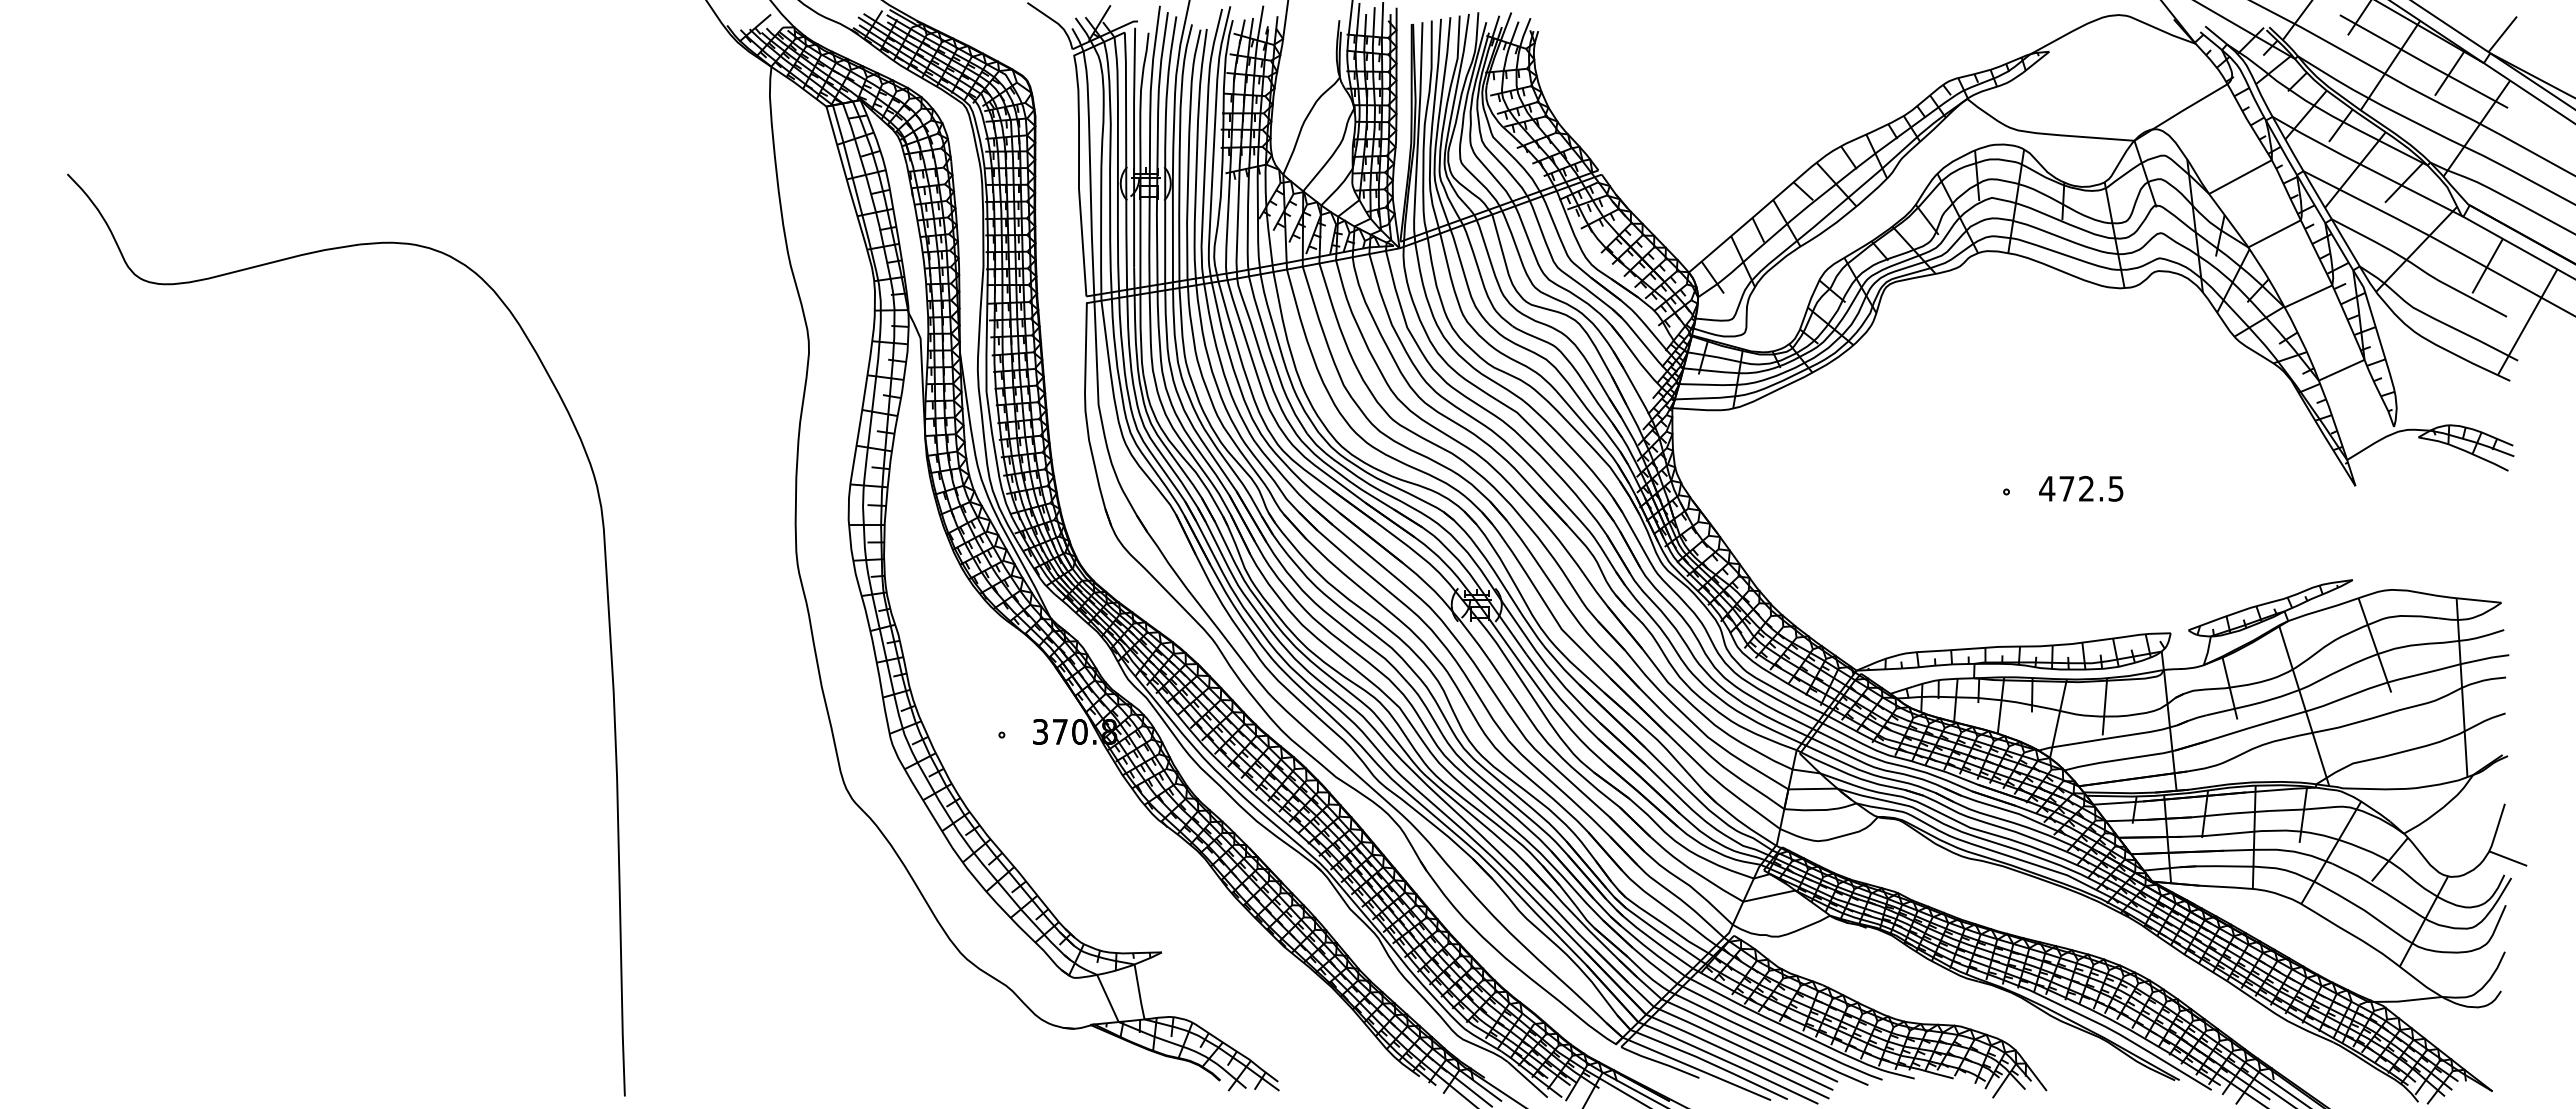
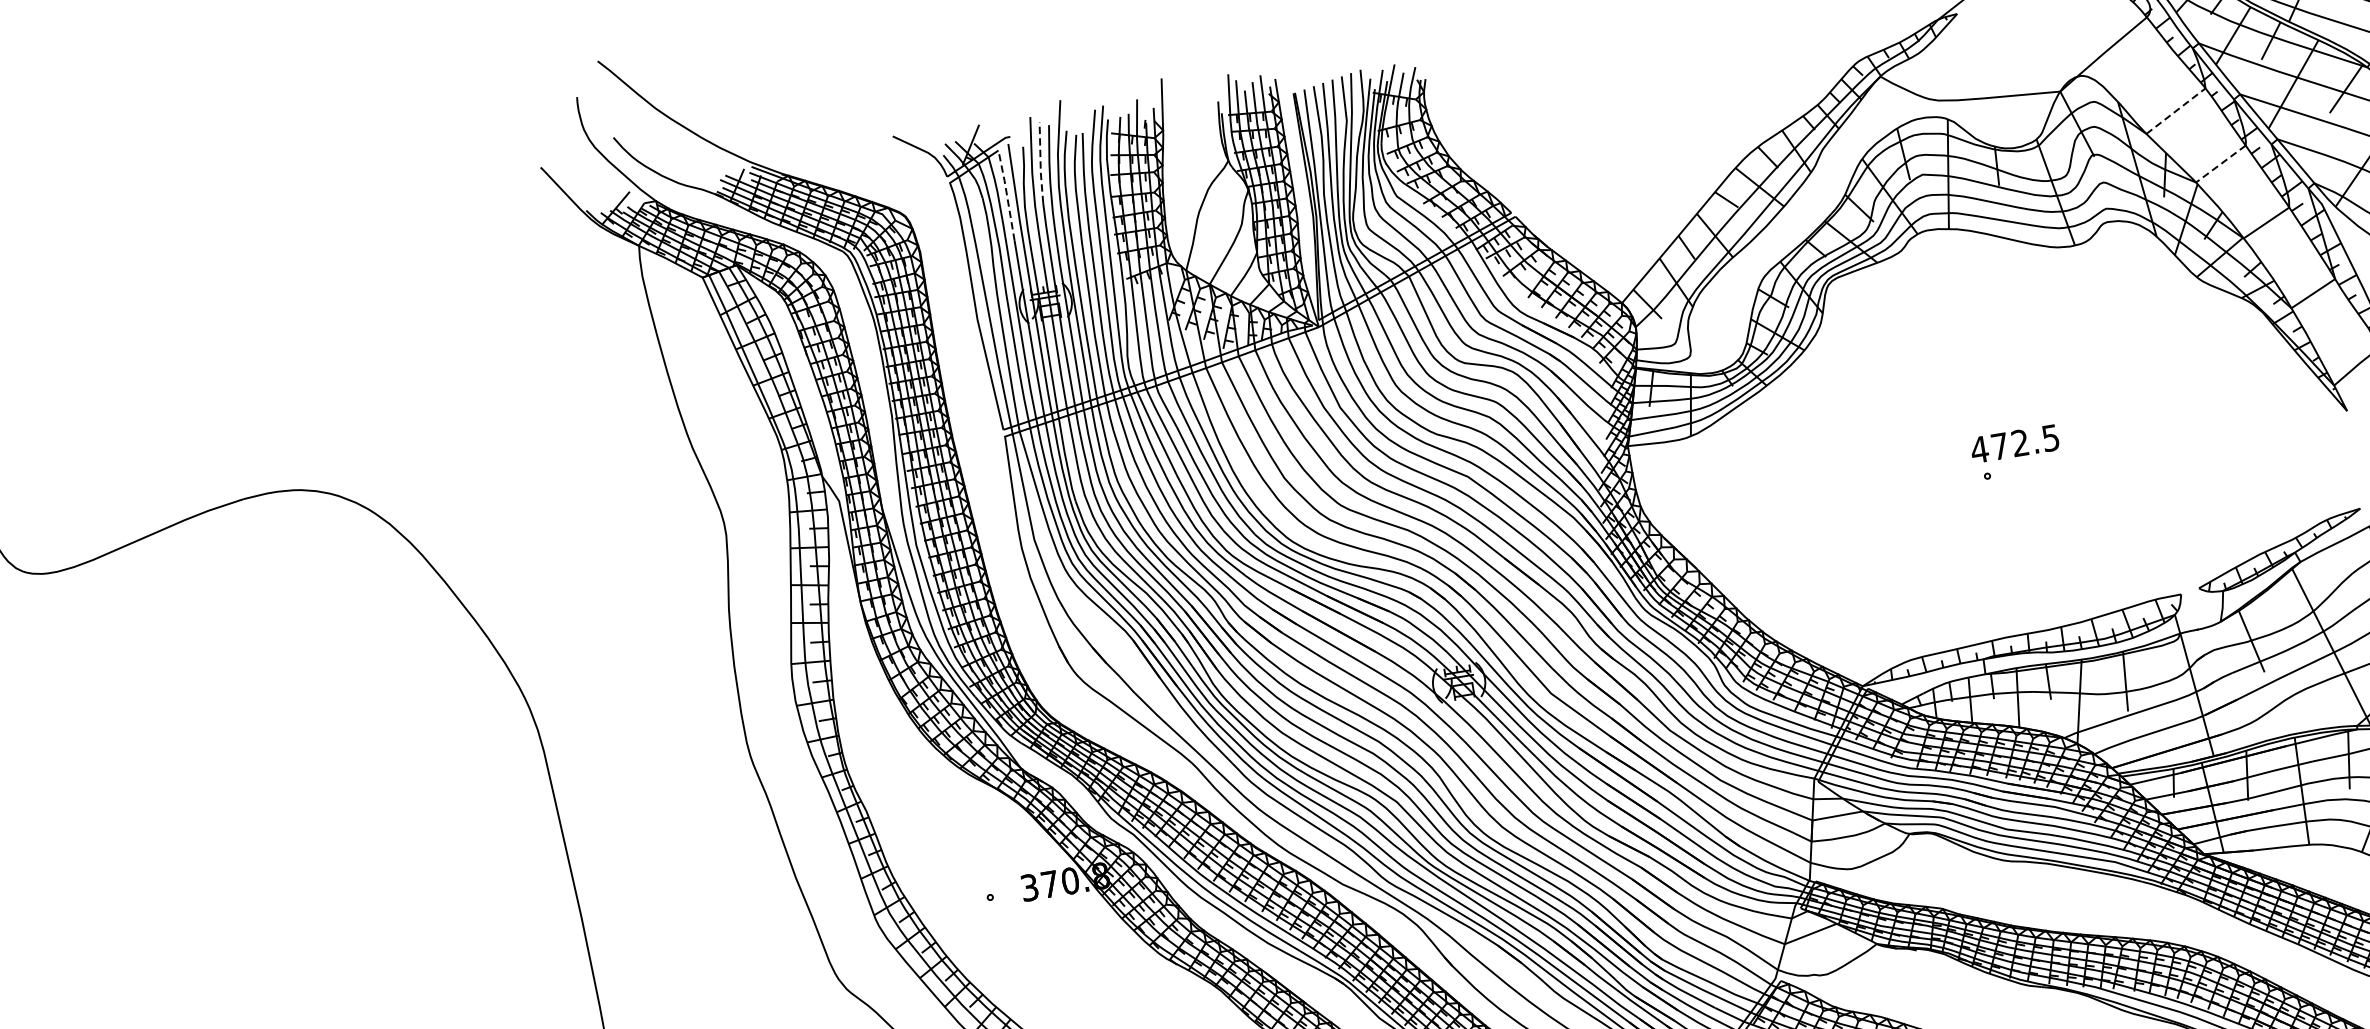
line: (1162, 50) -> (1040, 162), solid -> dashed
line: (1125, 75) -> (1006, 194), solid -> dashed
line: (2240, 177) -> (2176, 111), solid -> dashed
line: (2274, 233) -> (2220, 163), solid -> dashed
text: (2081, 488) -> (2015, 443), moved

